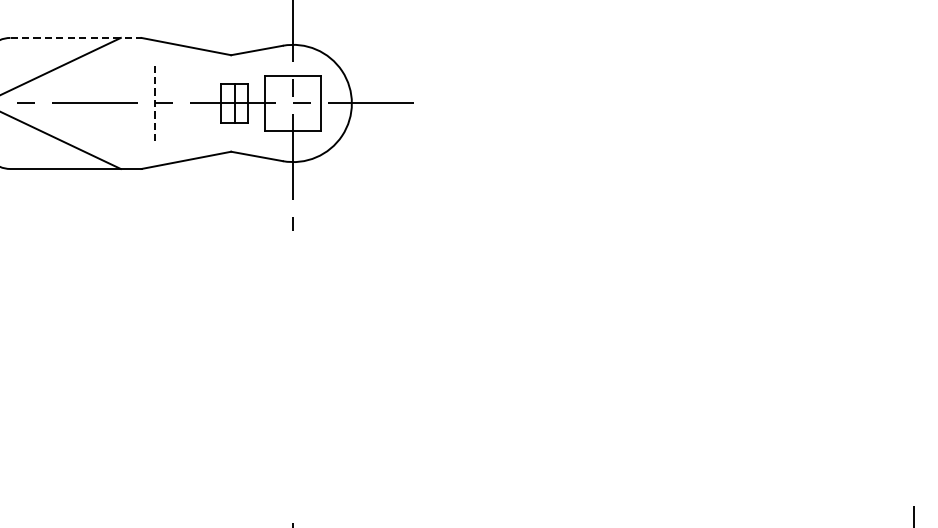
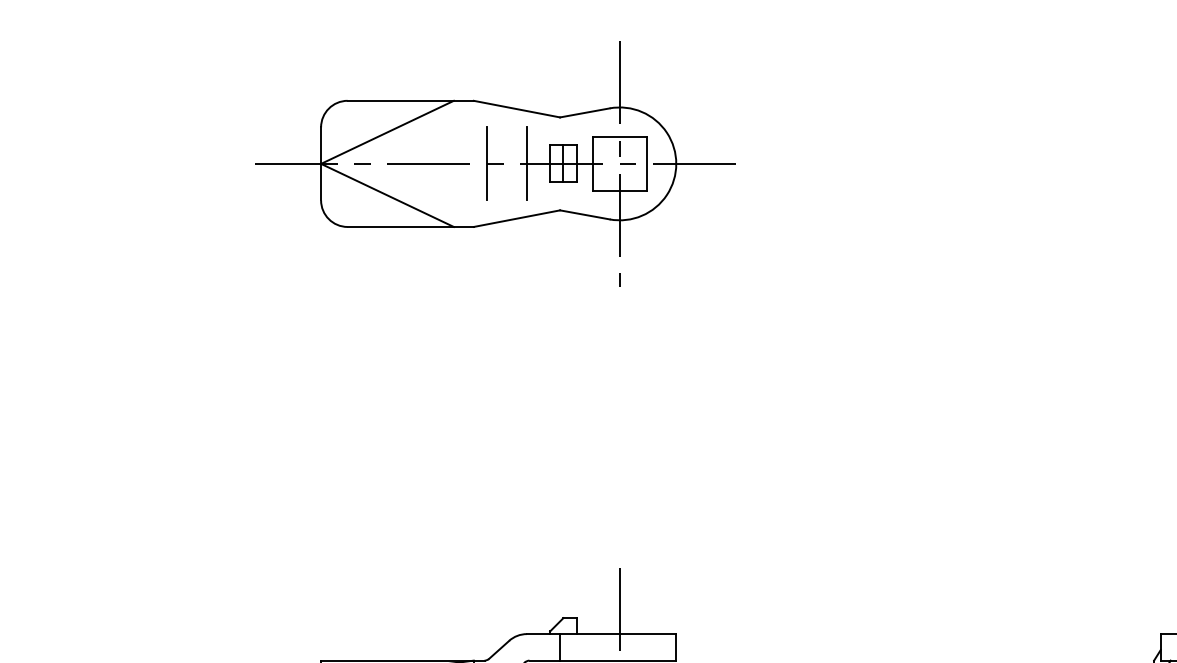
line: (76, 37) -> (411, 100), dashed -> solid
line: (155, 103) -> (487, 163), dashed -> solid
line: (196, 103) -> (526, 163), added

